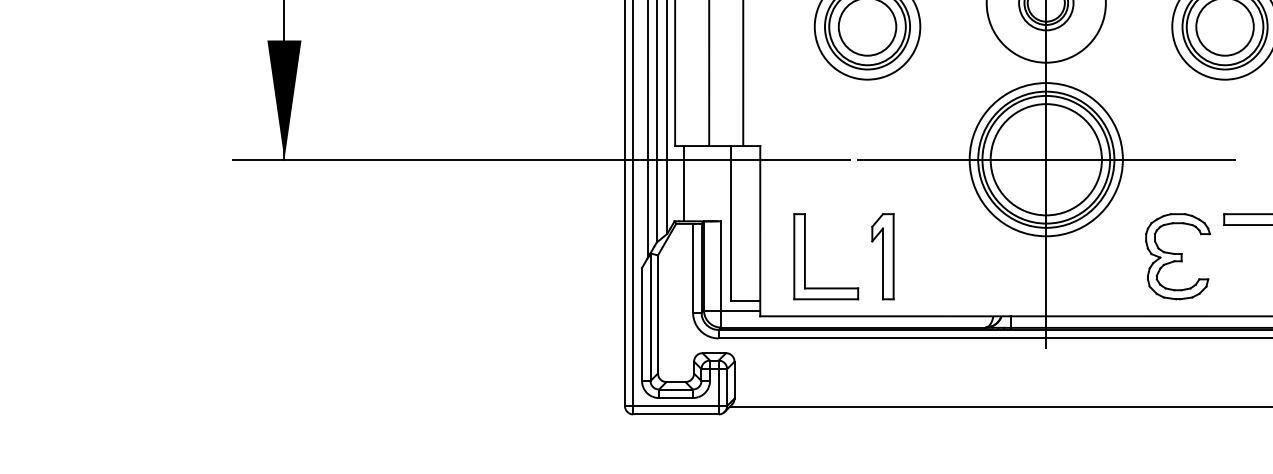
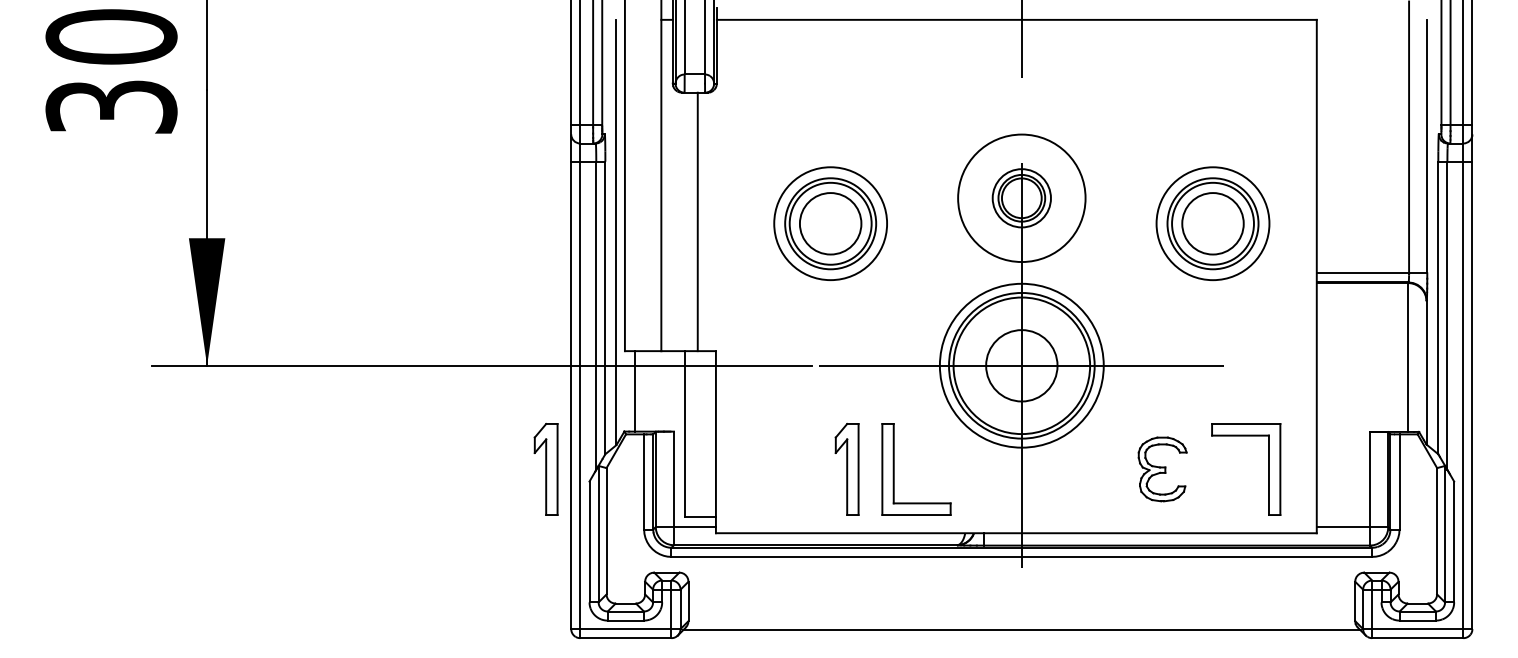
circle: (1045, 159) -> (1021, 365), size x0.6
part: (600, 256) -> (545, 469), added
part: (805, 256) -> (894, 469), moved
part: (1177, 256) -> (1162, 469), size x0.7

